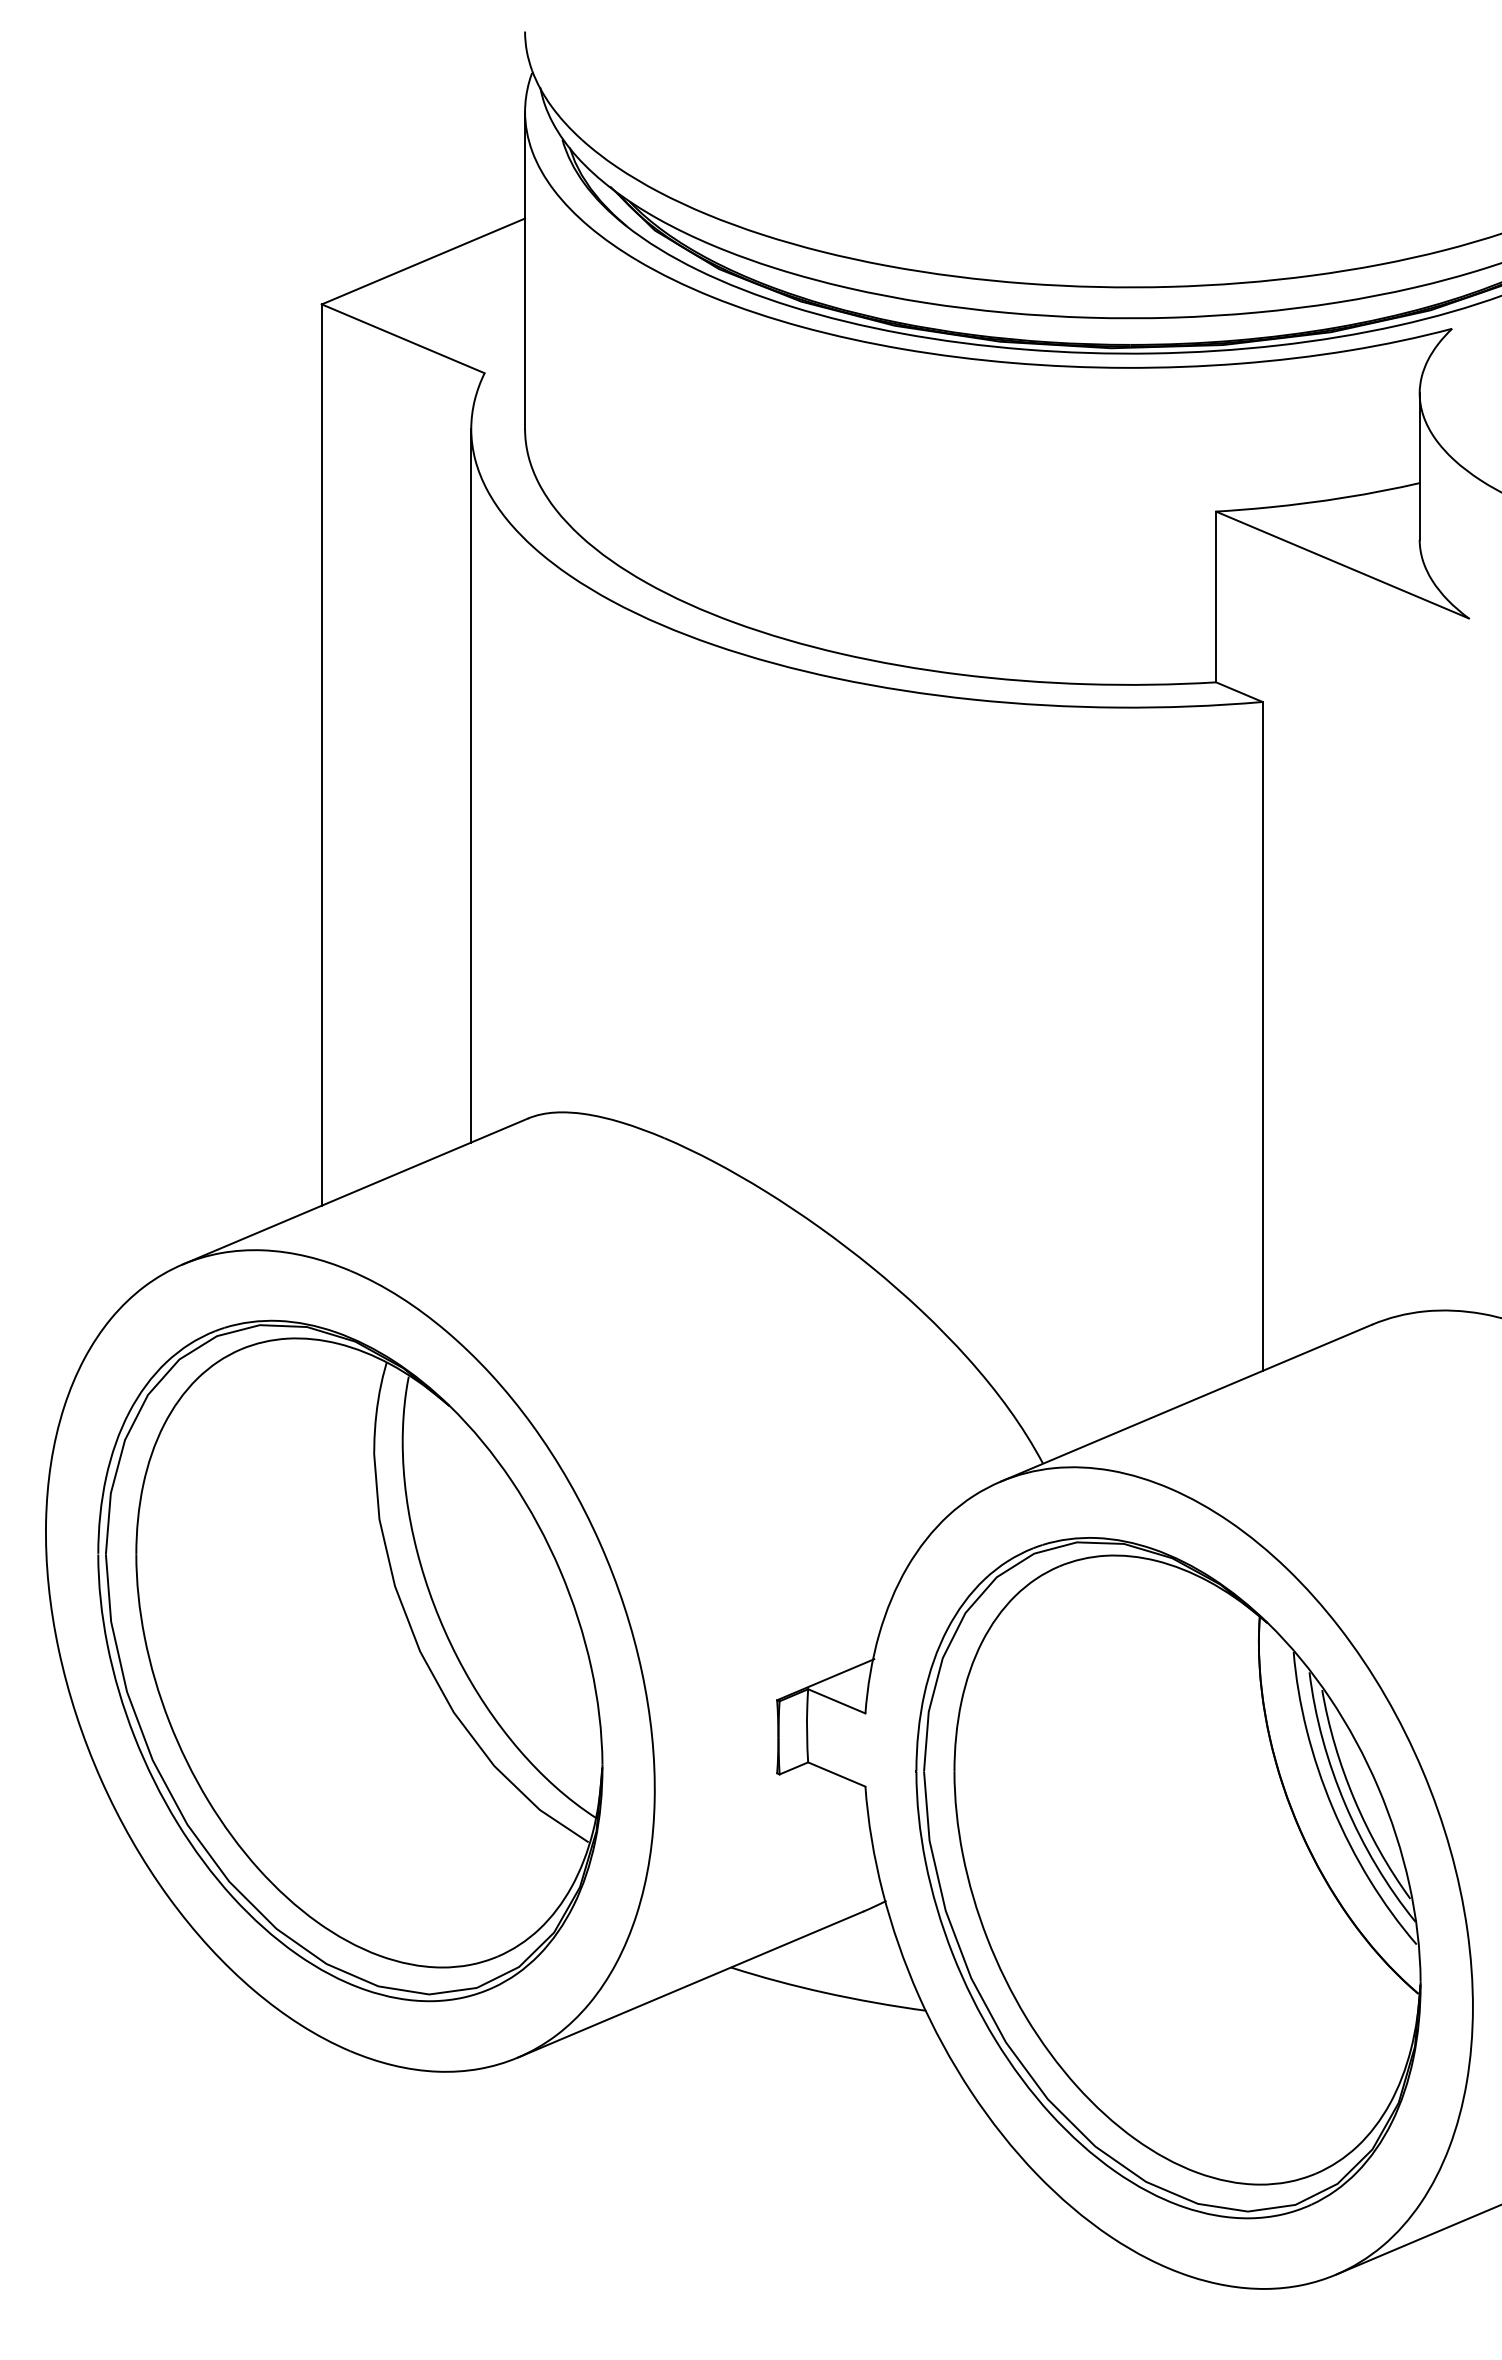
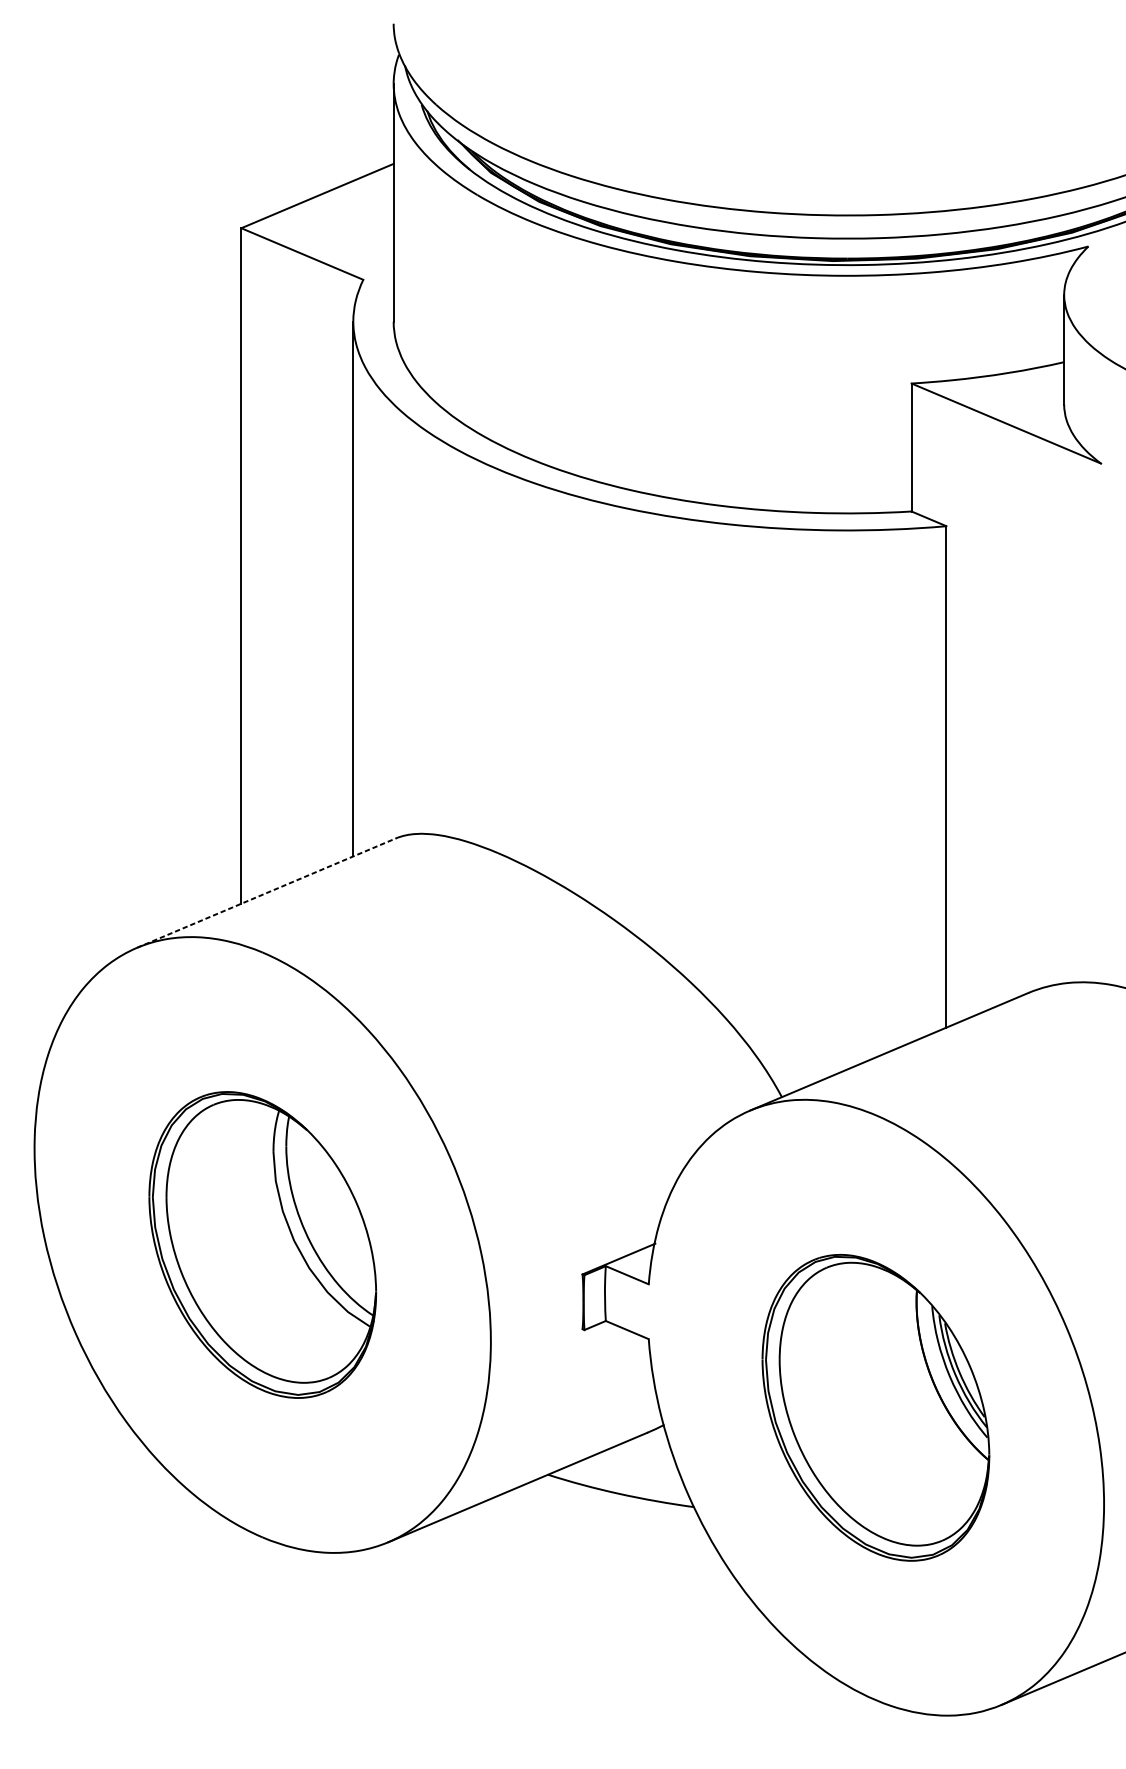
line: (355, 1191) -> (266, 893), solid -> dashed
part: (350, 1660) -> (262, 1244), size x0.6
part: (1168, 1878) -> (875, 1408), size x0.6

